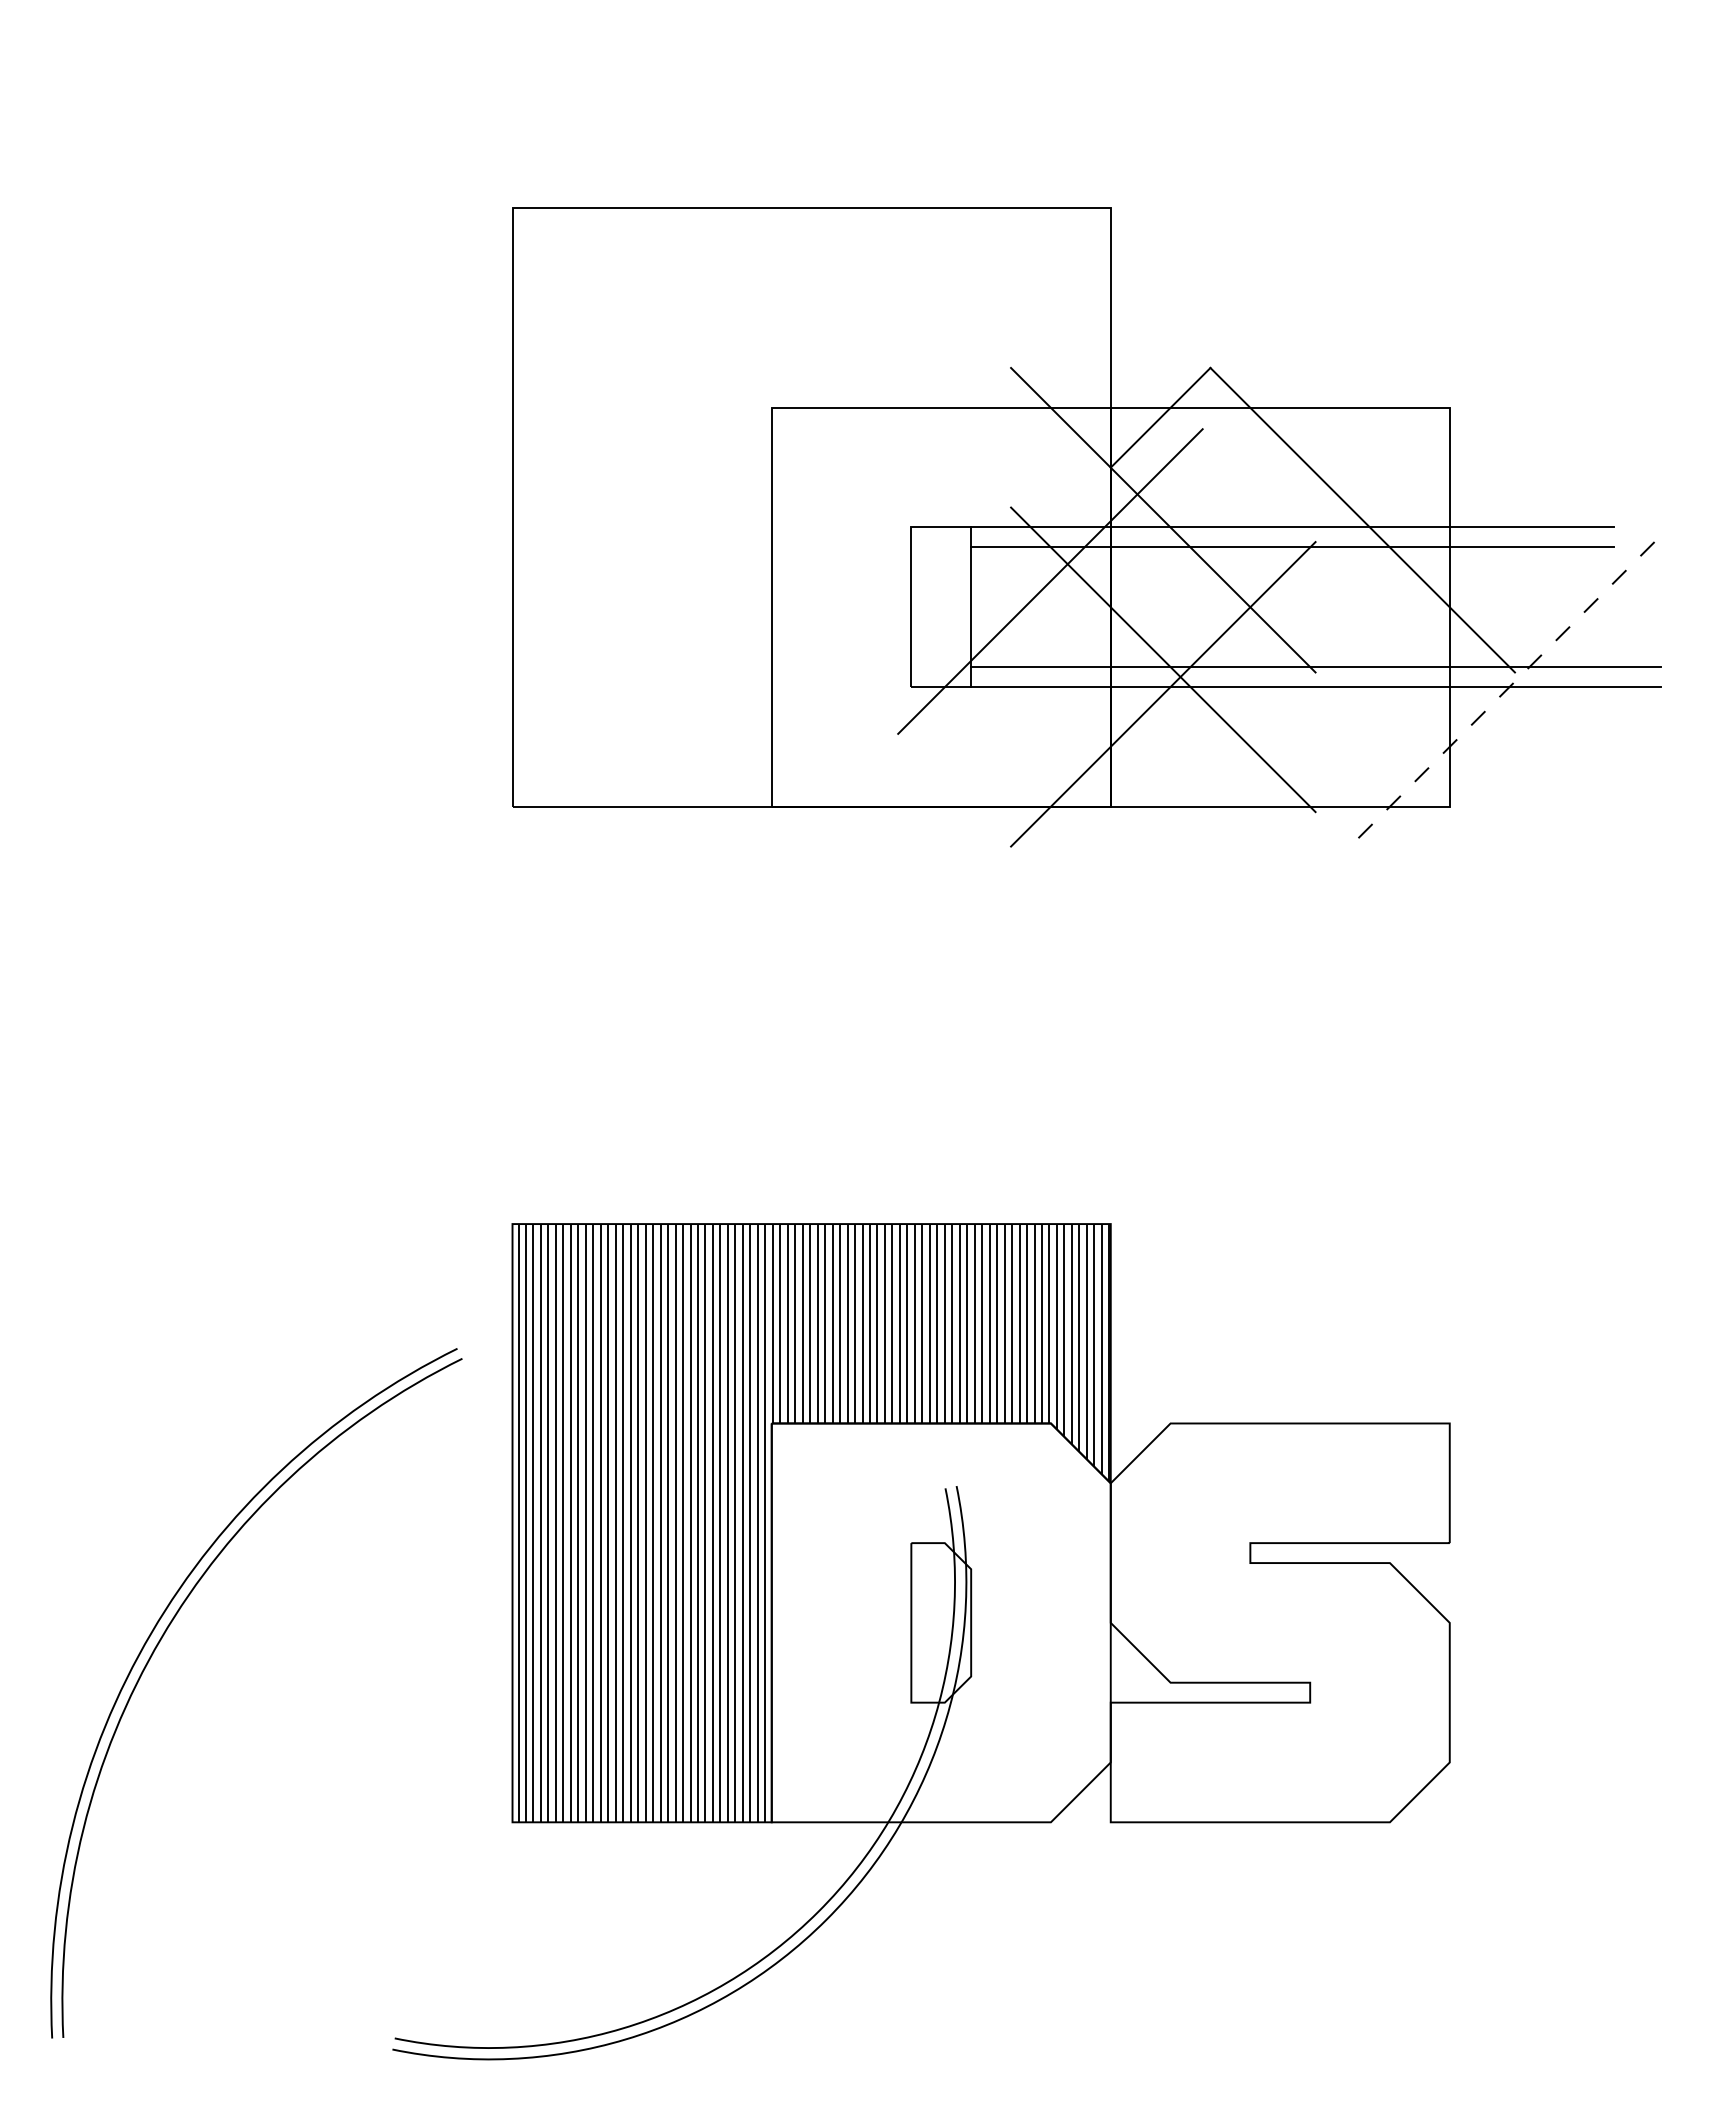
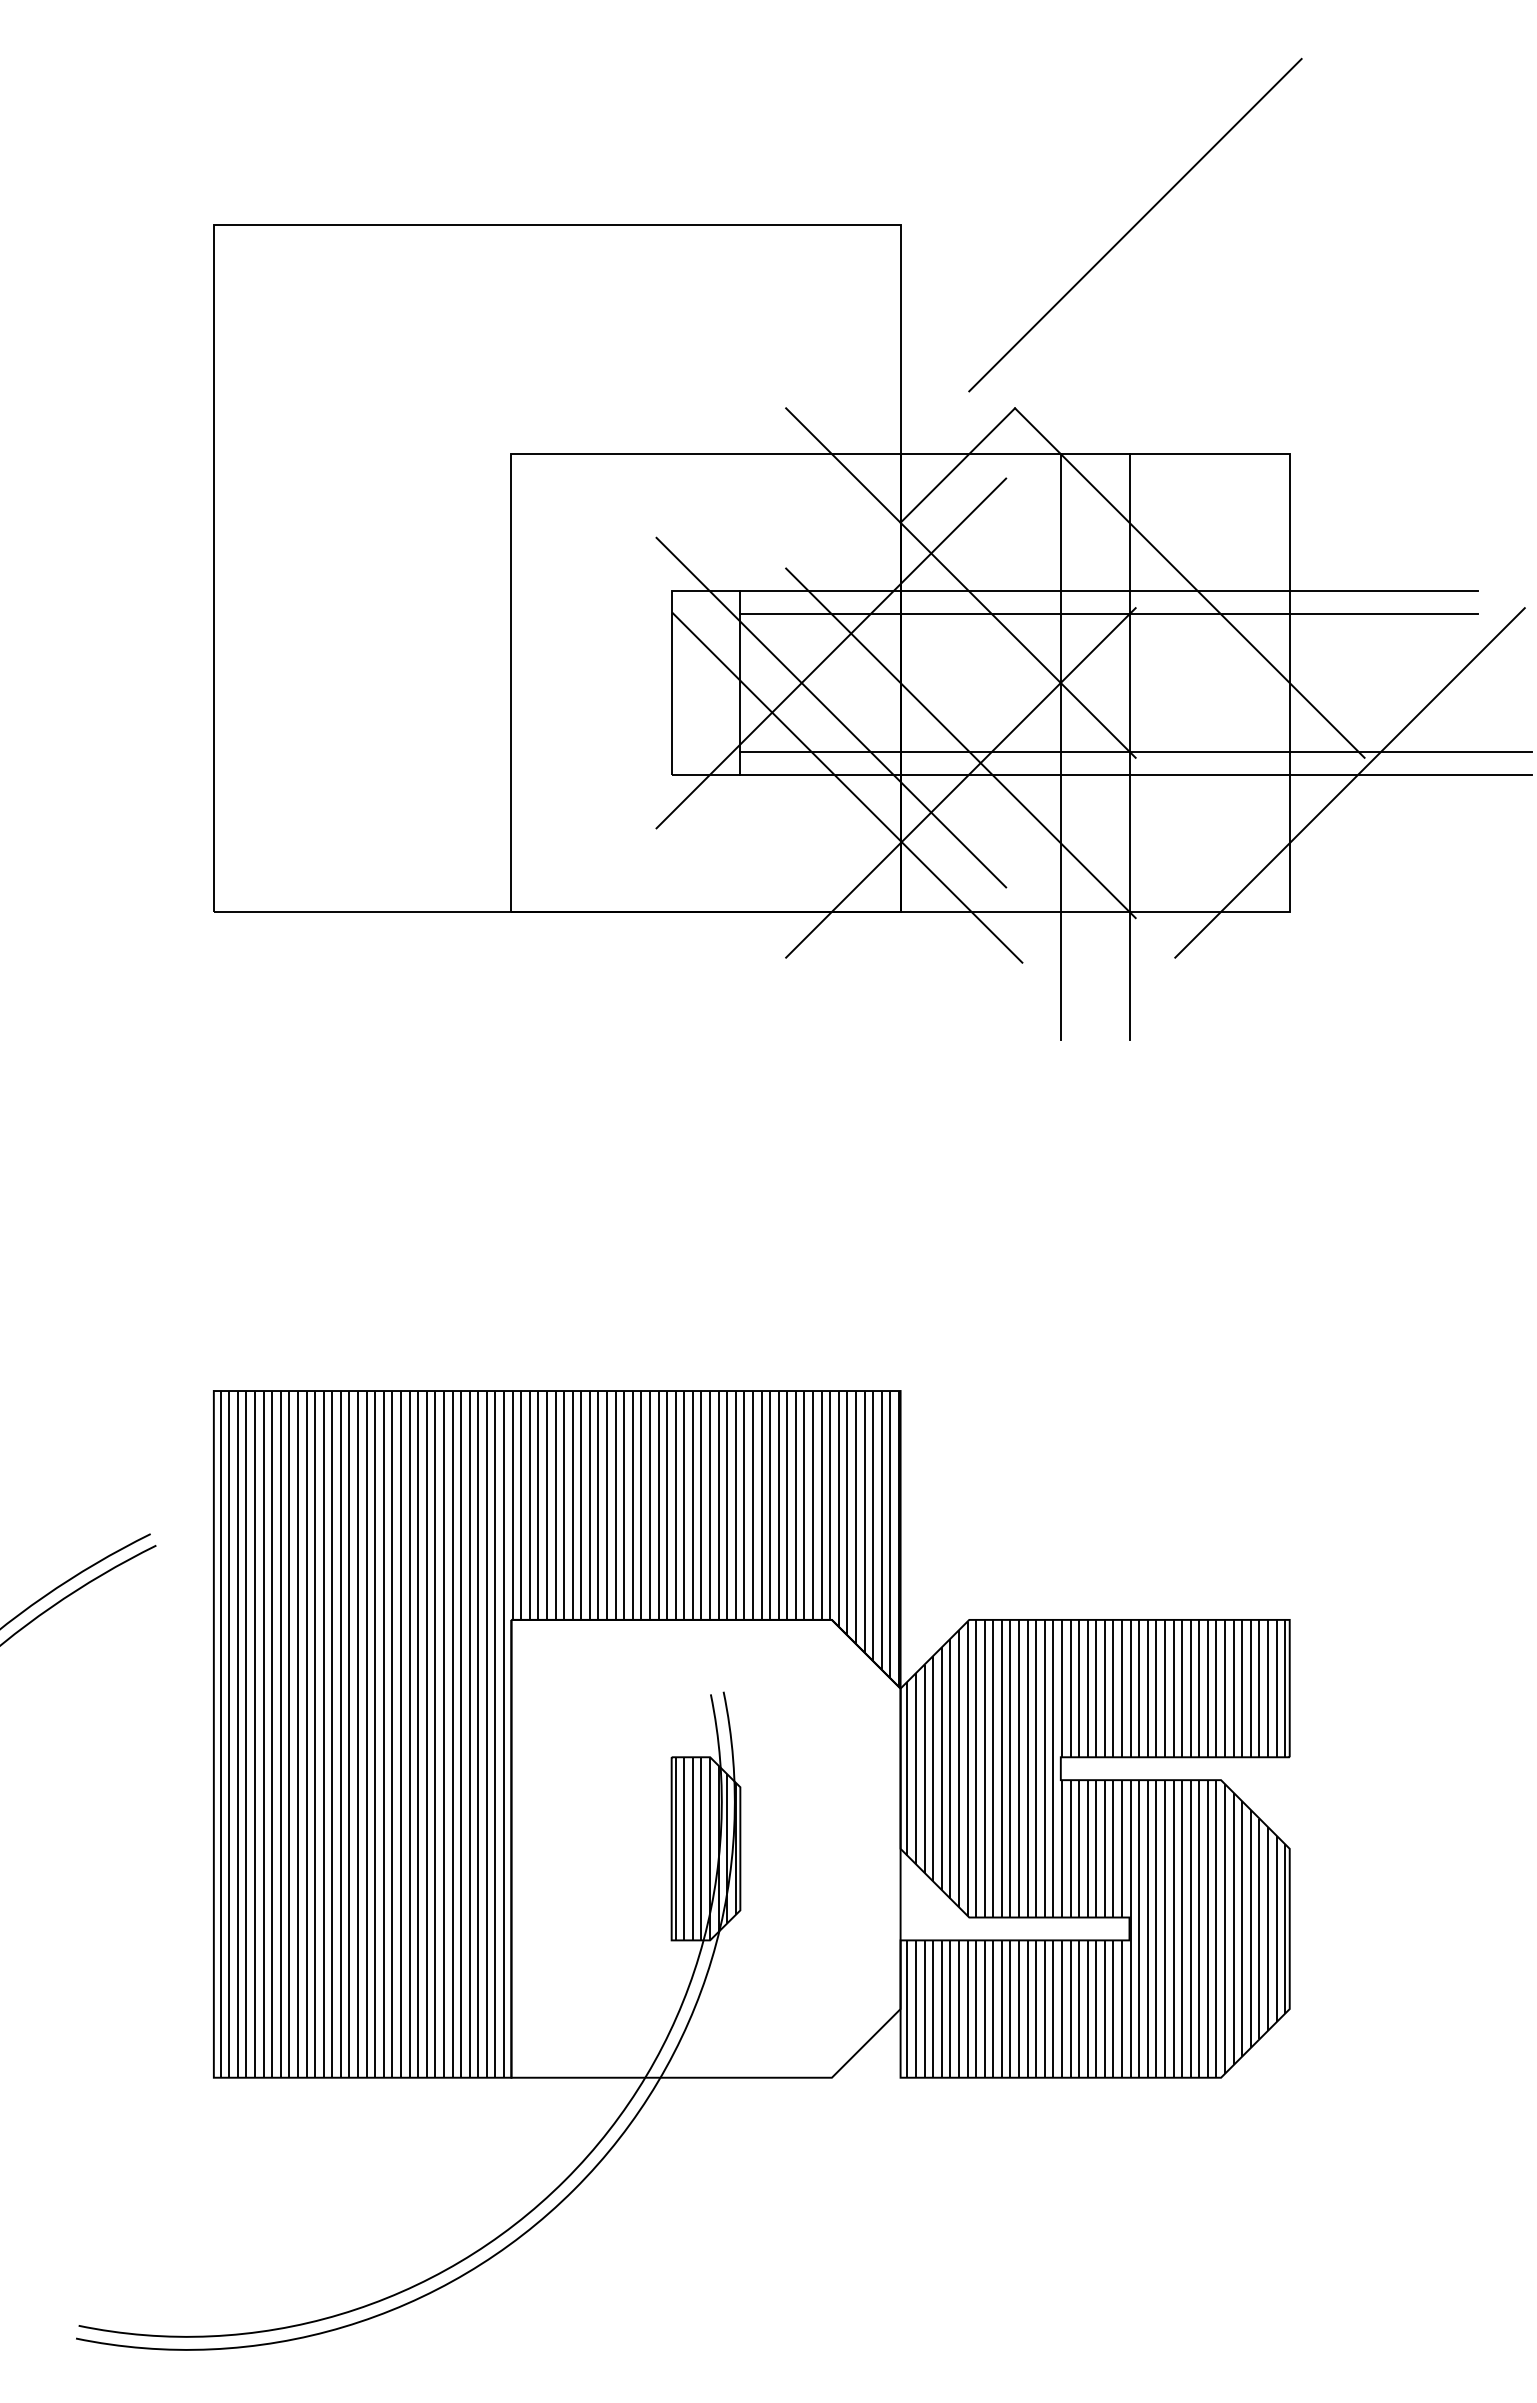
line: (1315, 208) -> (1135, 225), added
line: (1050, 632) -> (831, 711), added
line: (1250, 662) -> (1060, 746), added
line: (1310, 662) -> (1129, 746), added
line: (1501, 694) -> (1349, 783), dashed -> solid
line: (1064, 698) -> (847, 787), added
hatch: (940, 1622) -> (705, 1848), added
hatch: (1280, 1622) -> (1095, 1848), added

